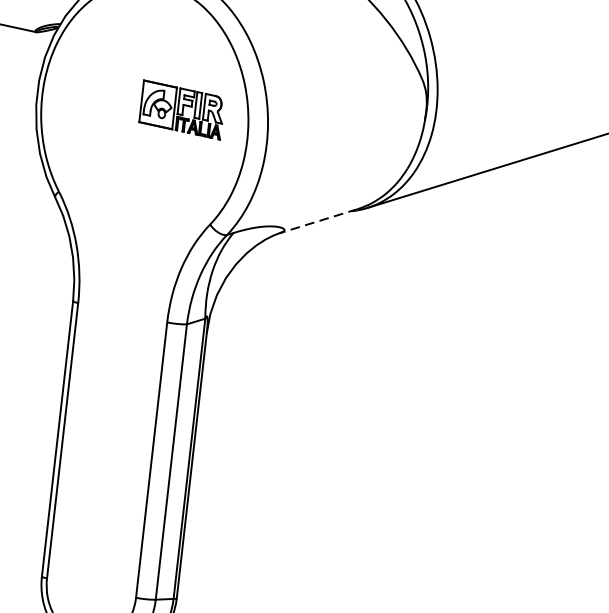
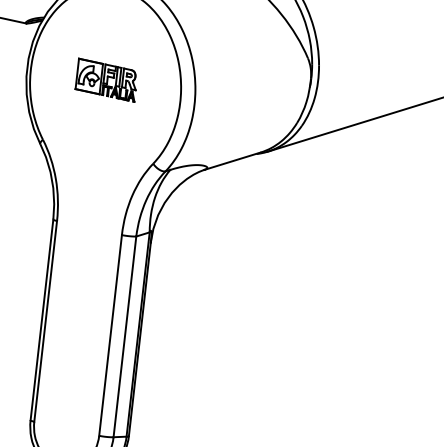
part: (180, 108) -> (105, 79), moved
line: (318, 221) -> (232, 161), dashed -> solid

